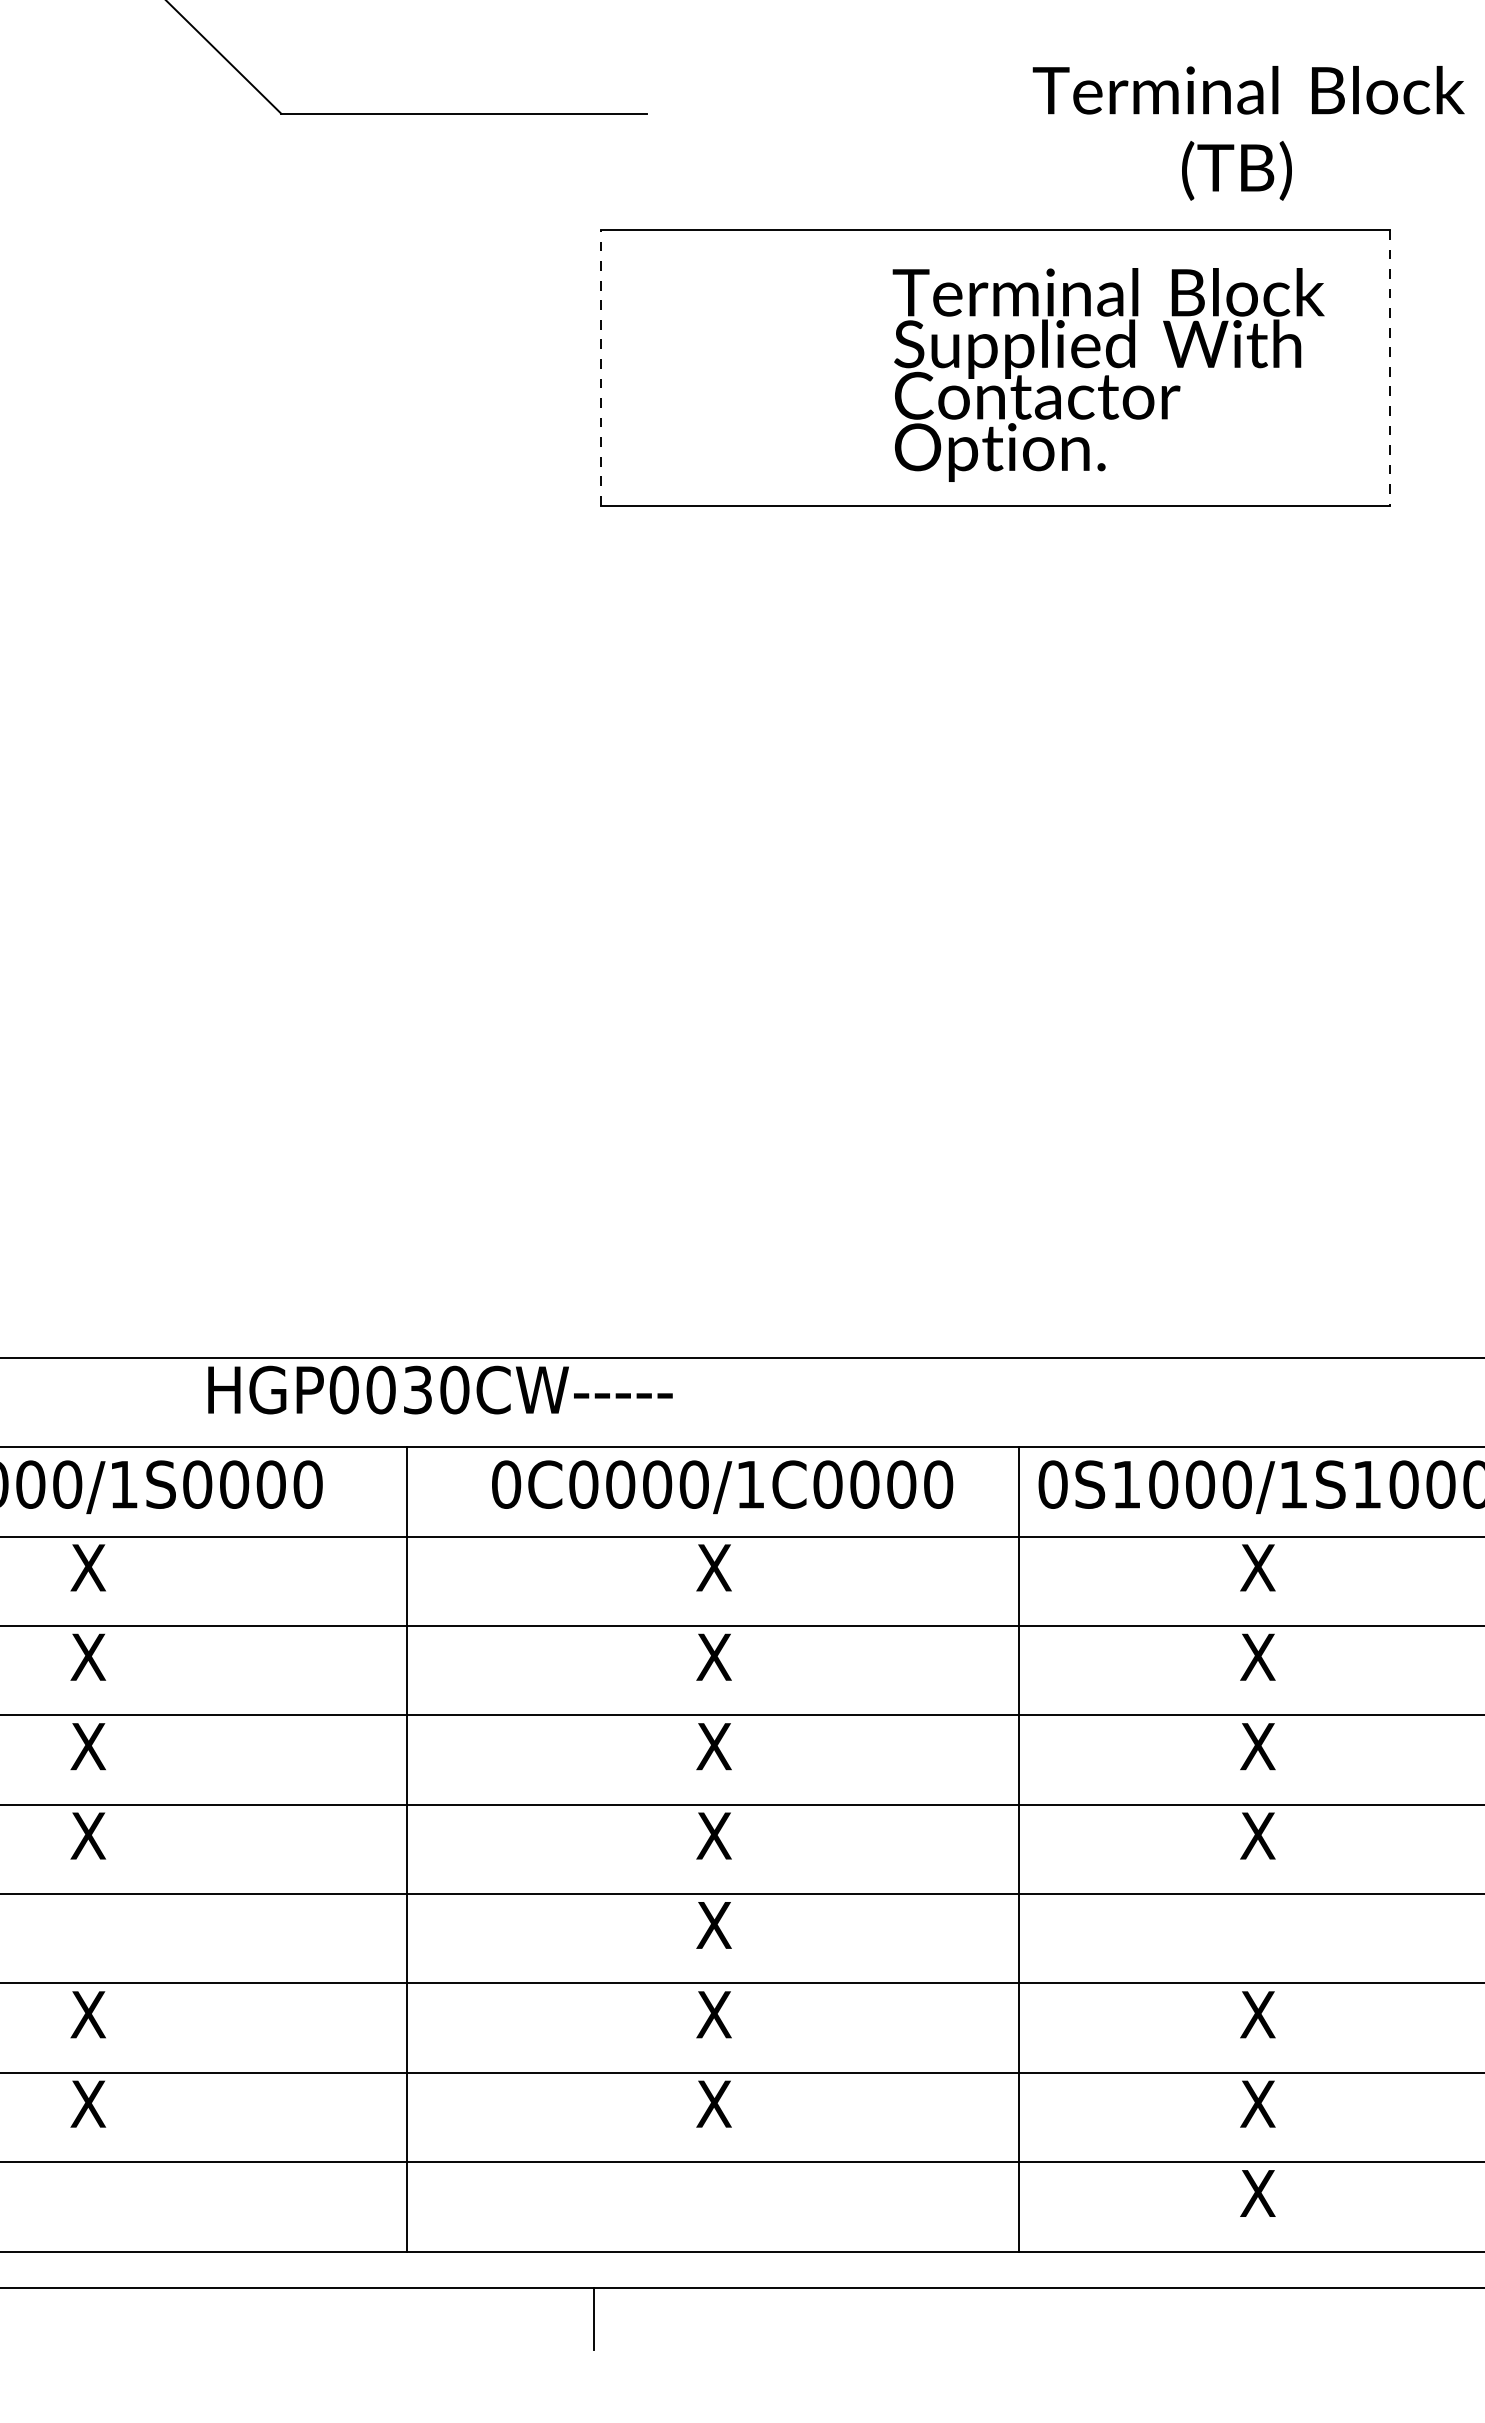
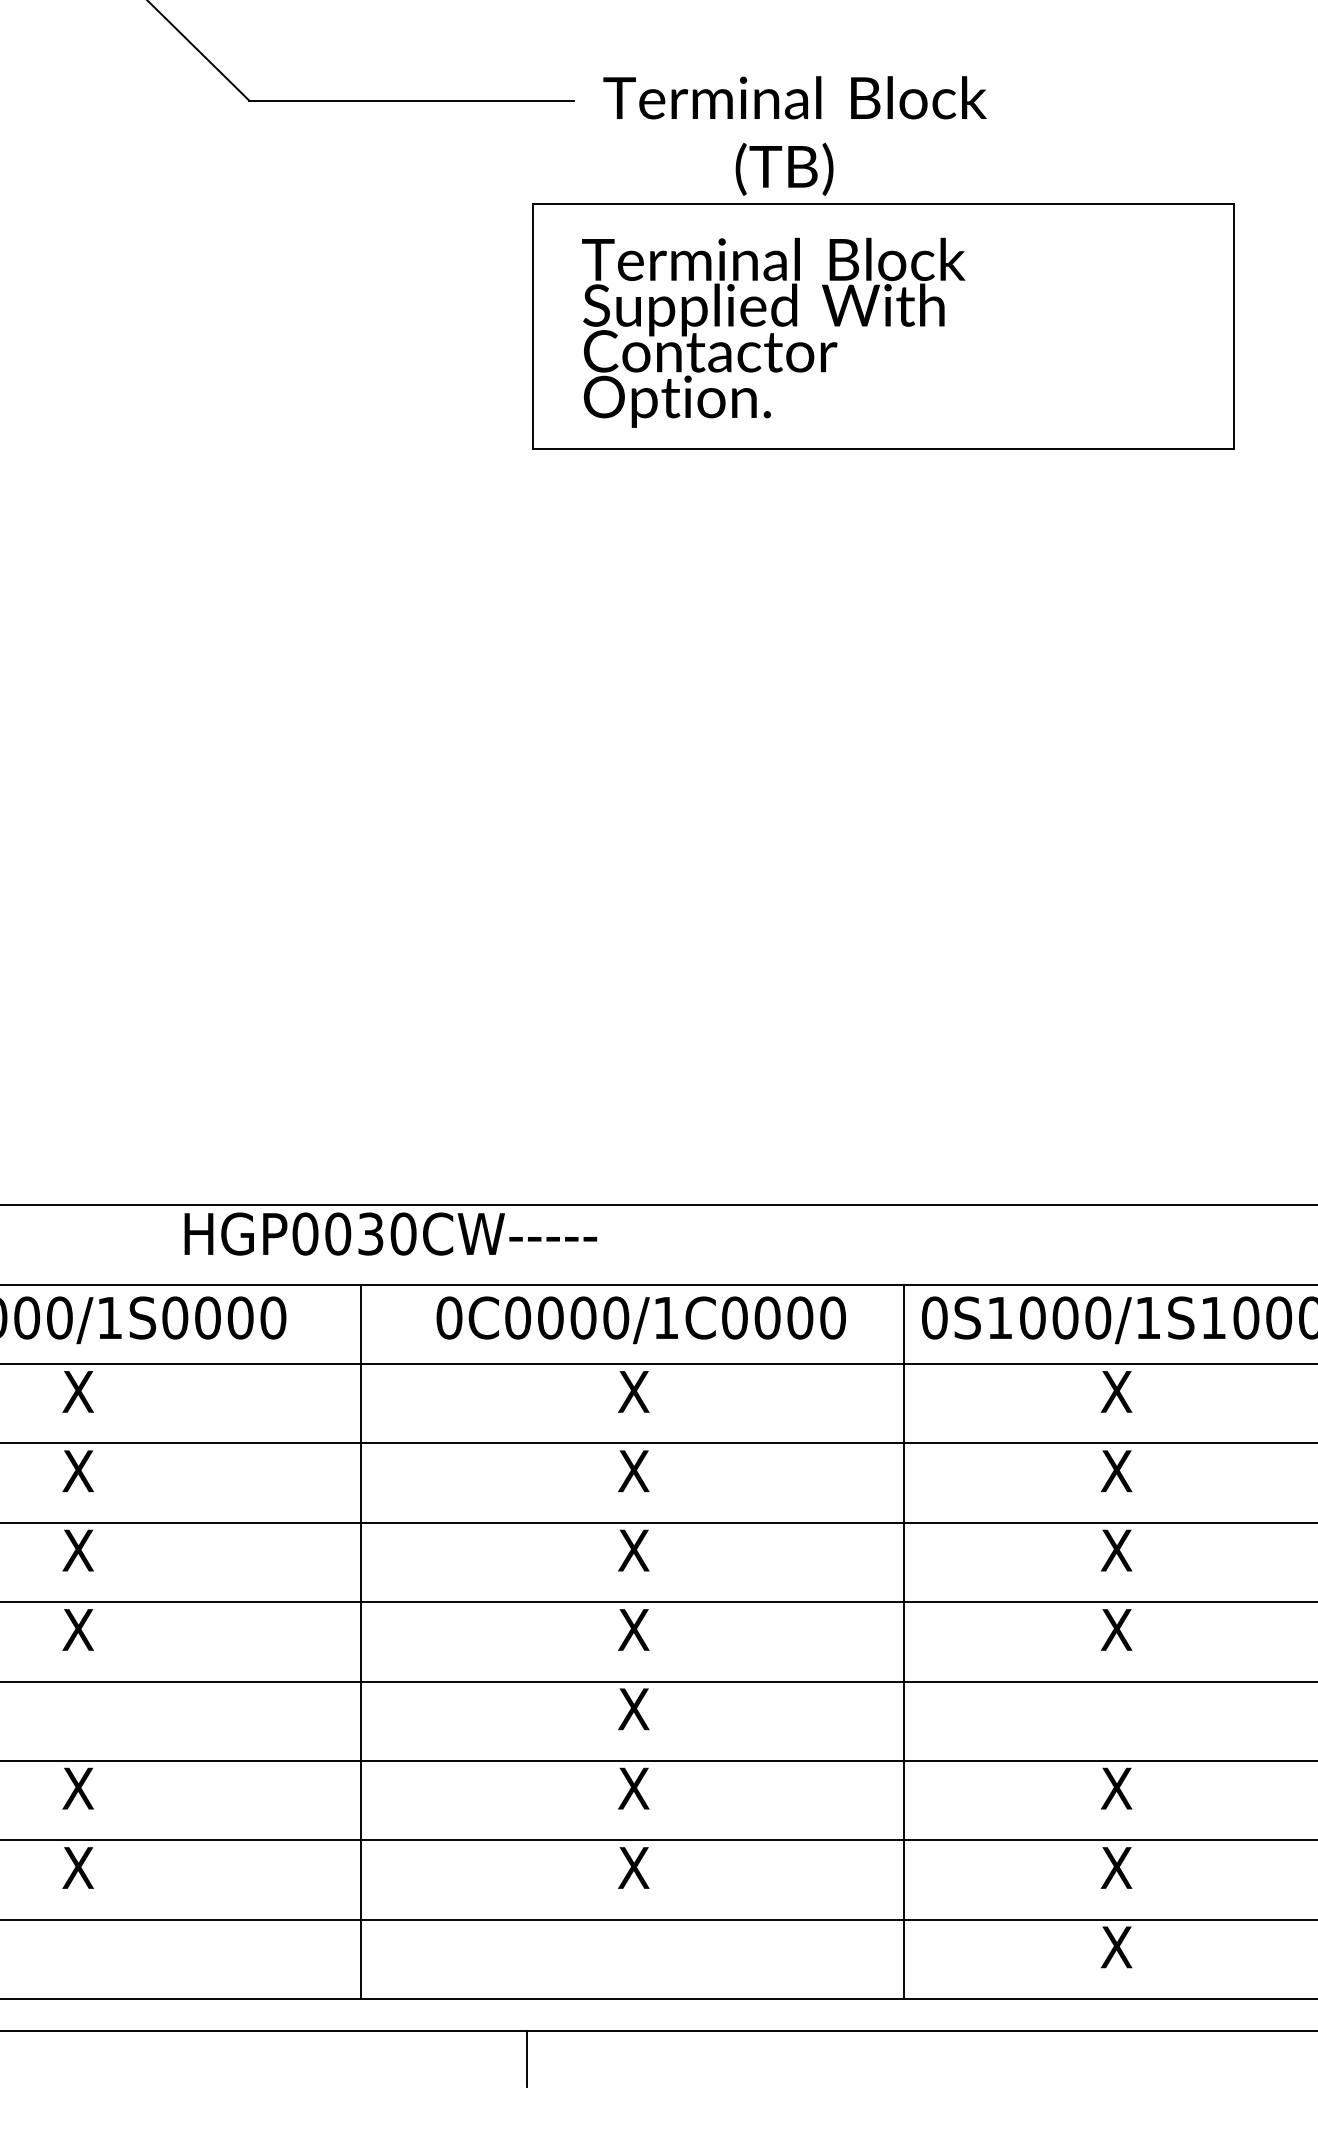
text: (1248, 133) -> (794, 136), moved
line: (600, 367) -> (532, 326), dashed -> solid
line: (1389, 367) -> (1233, 326), dashed -> solid
text: (1108, 374) -> (773, 332), moved

